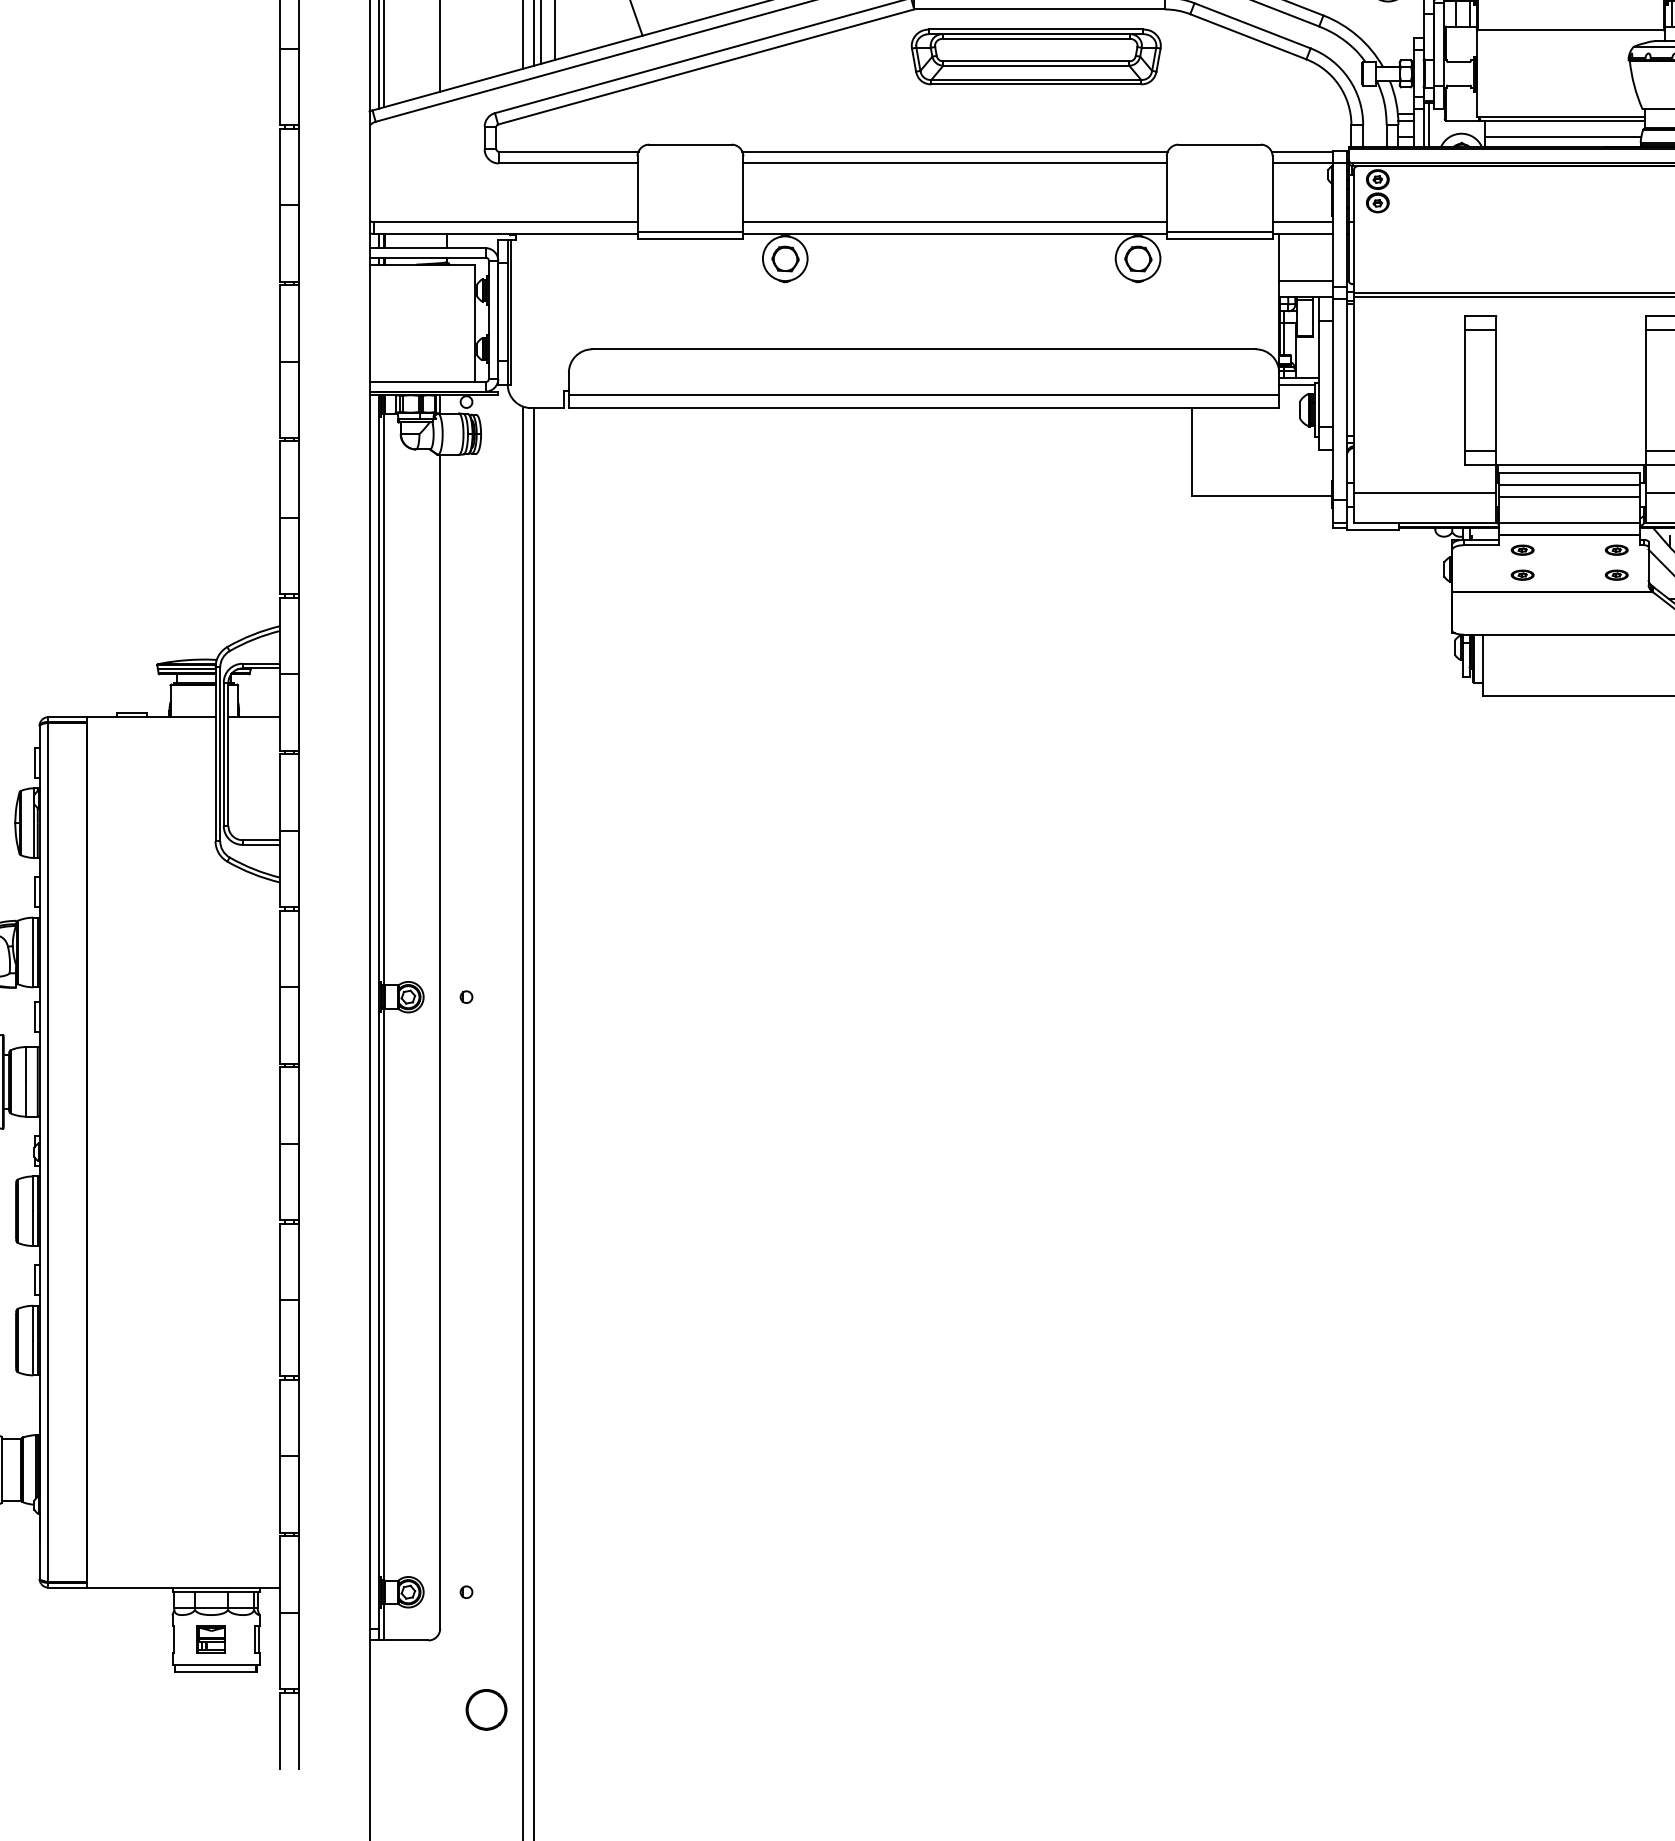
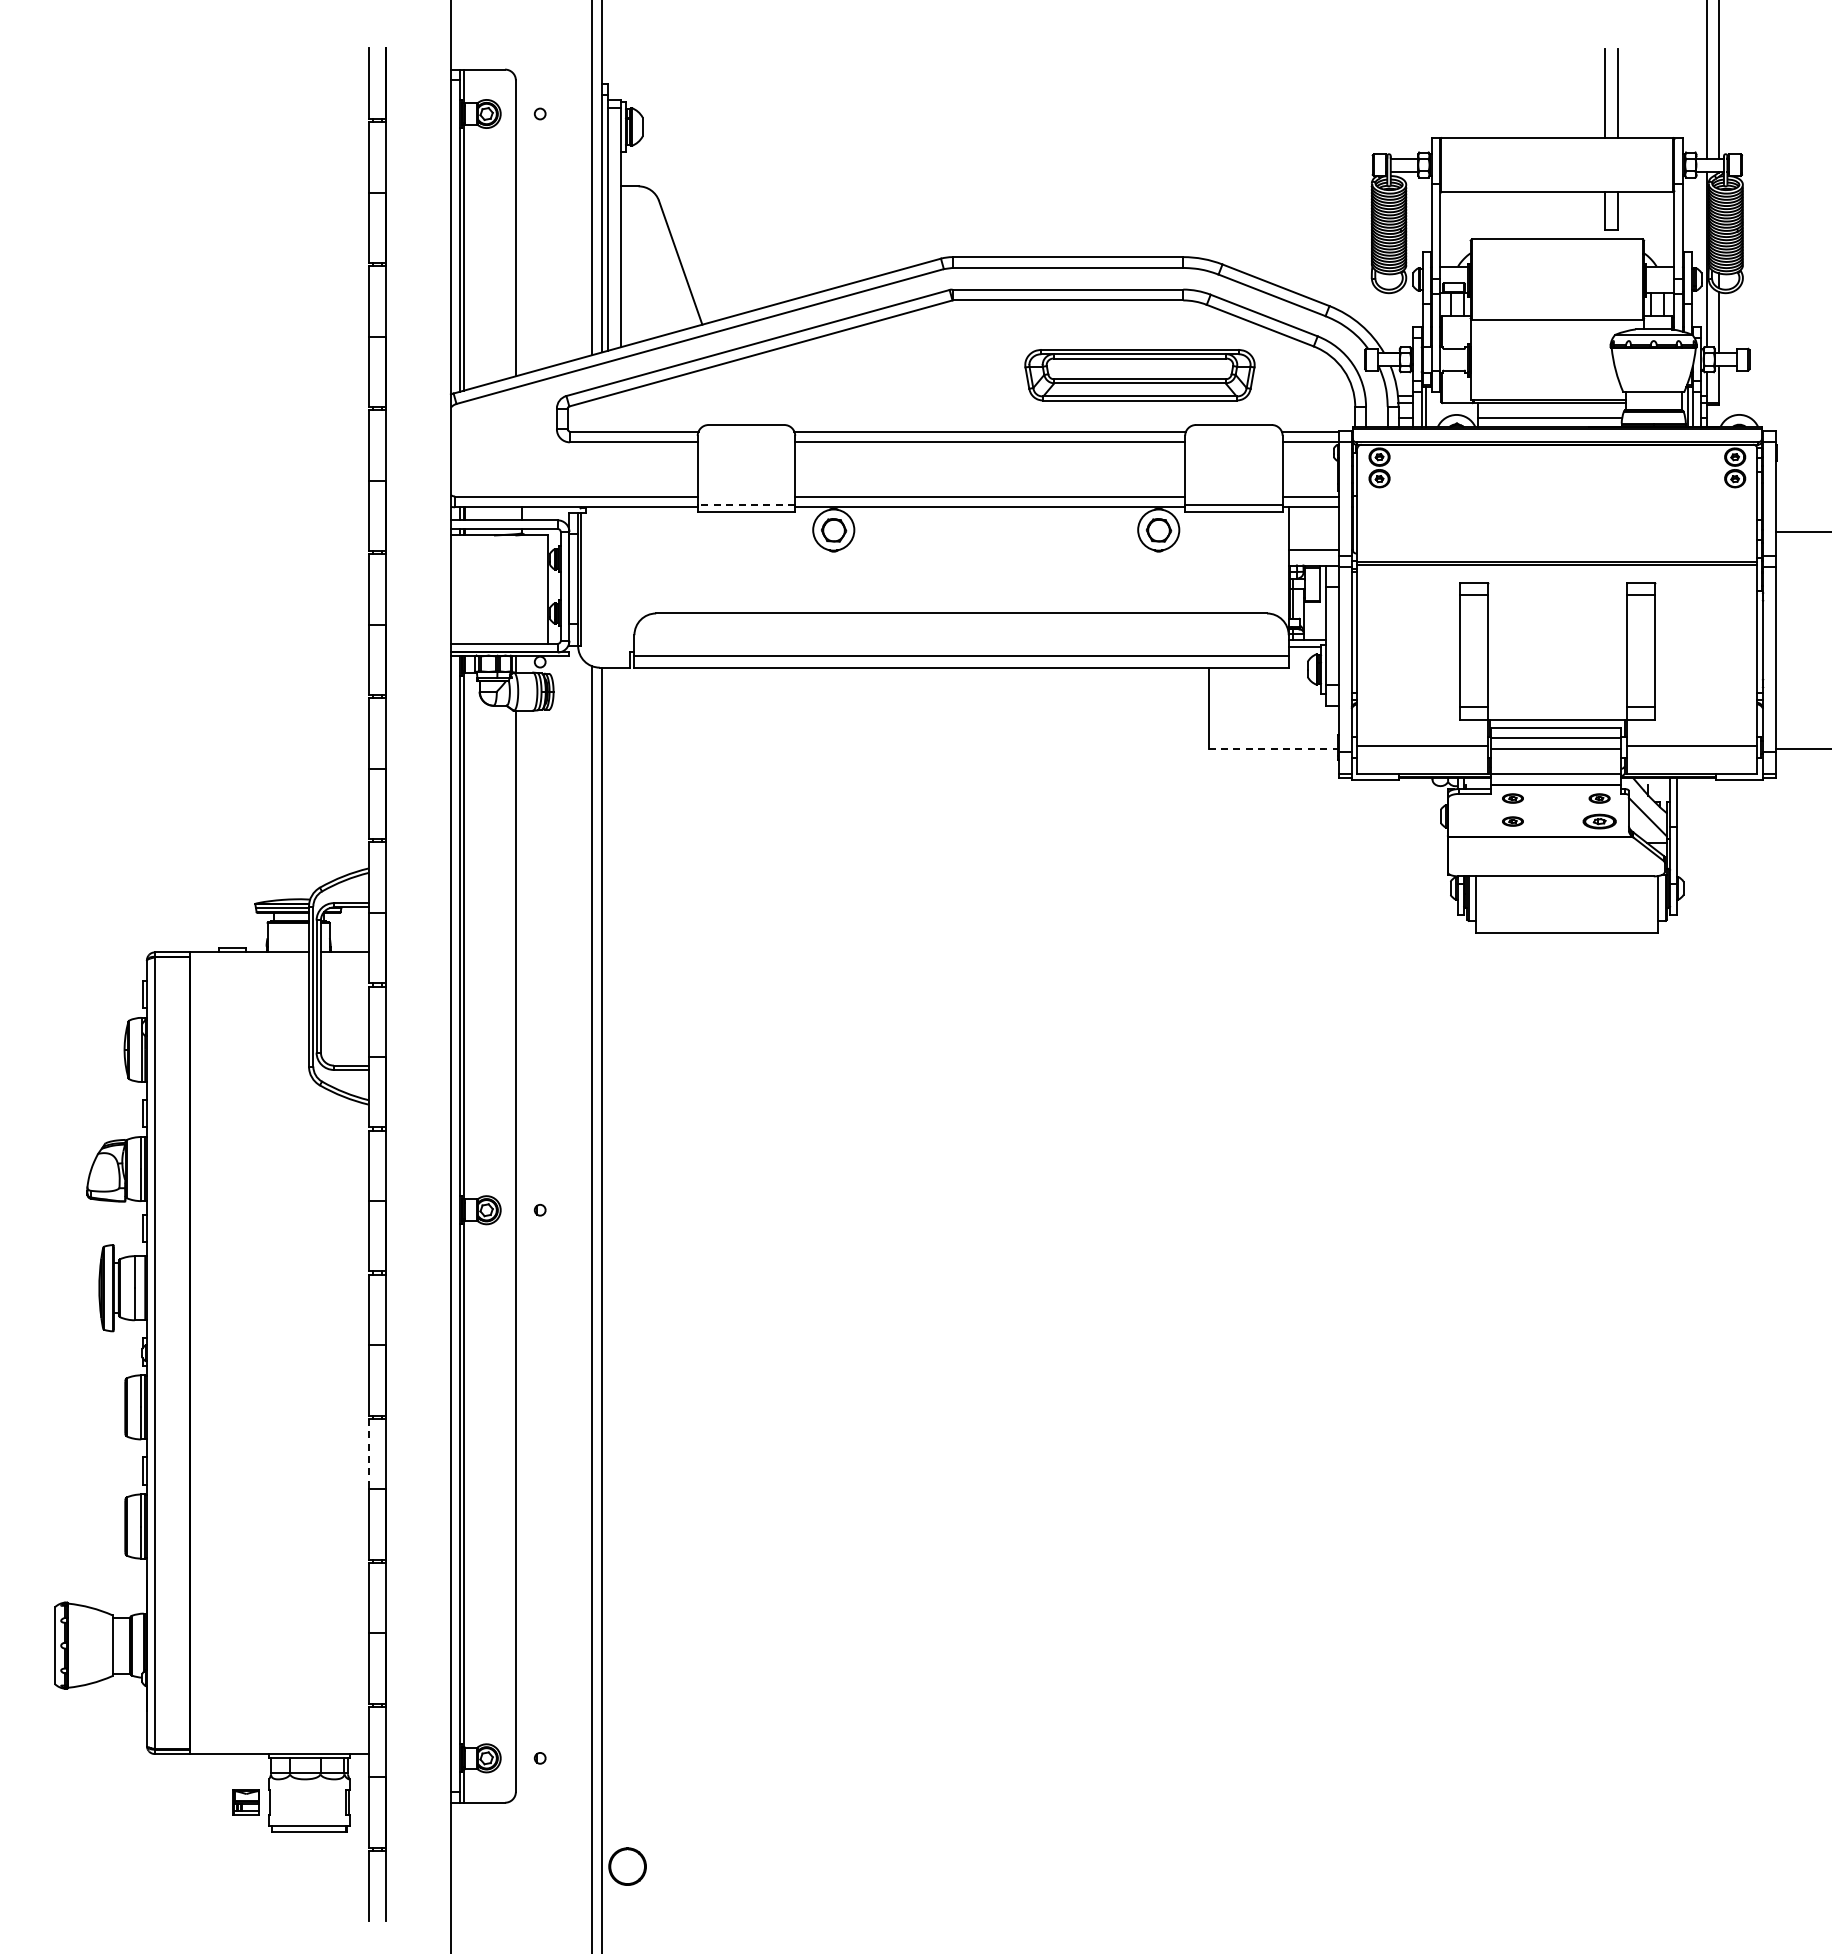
part: (1035, 57) -> (1139, 375), moved
line: (690, 232) -> (746, 505), solid -> dashed
line: (1262, 495) -> (1273, 748), solid -> dashed
part: (1616, 575) -> (1599, 821), size x1.6
line: (280, 1262) -> (368, 1454), solid -> dashed
part: (210, 1640) -> (245, 1802), moved
part: (486, 1709) -> (627, 1866), moved

